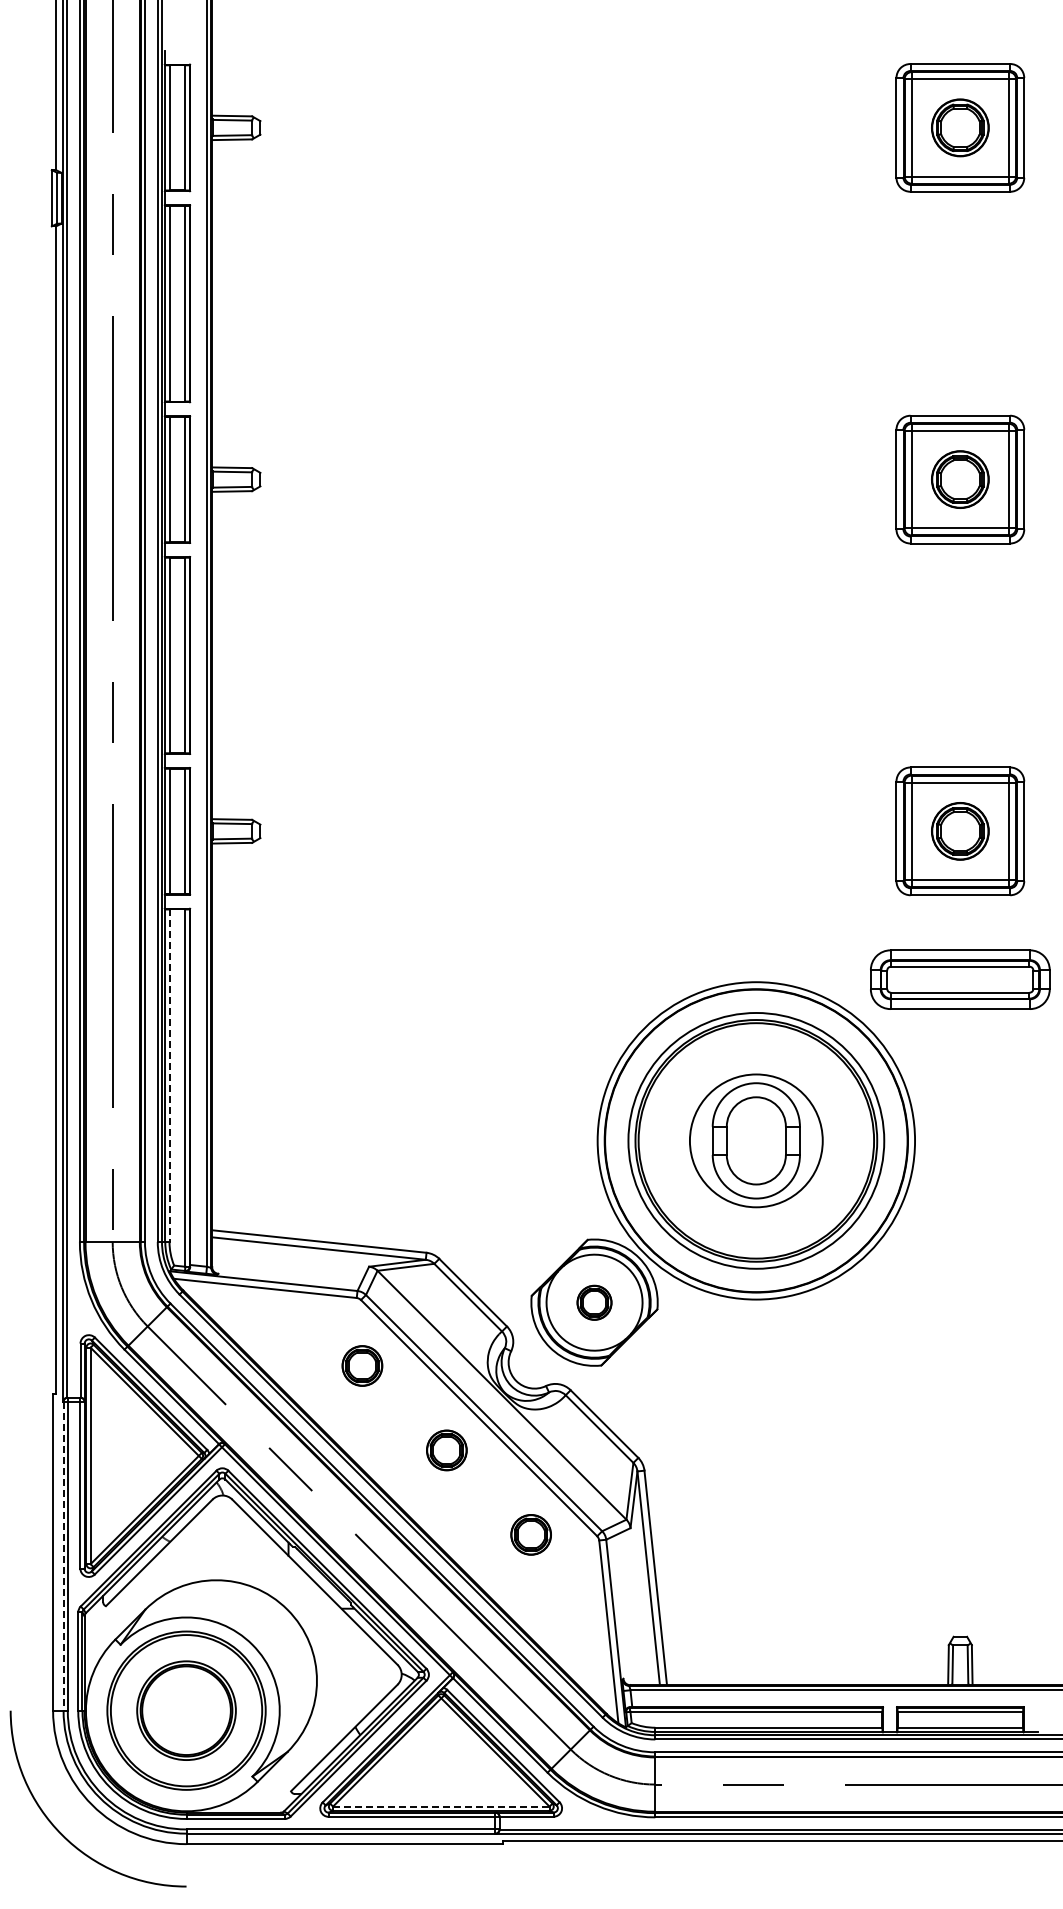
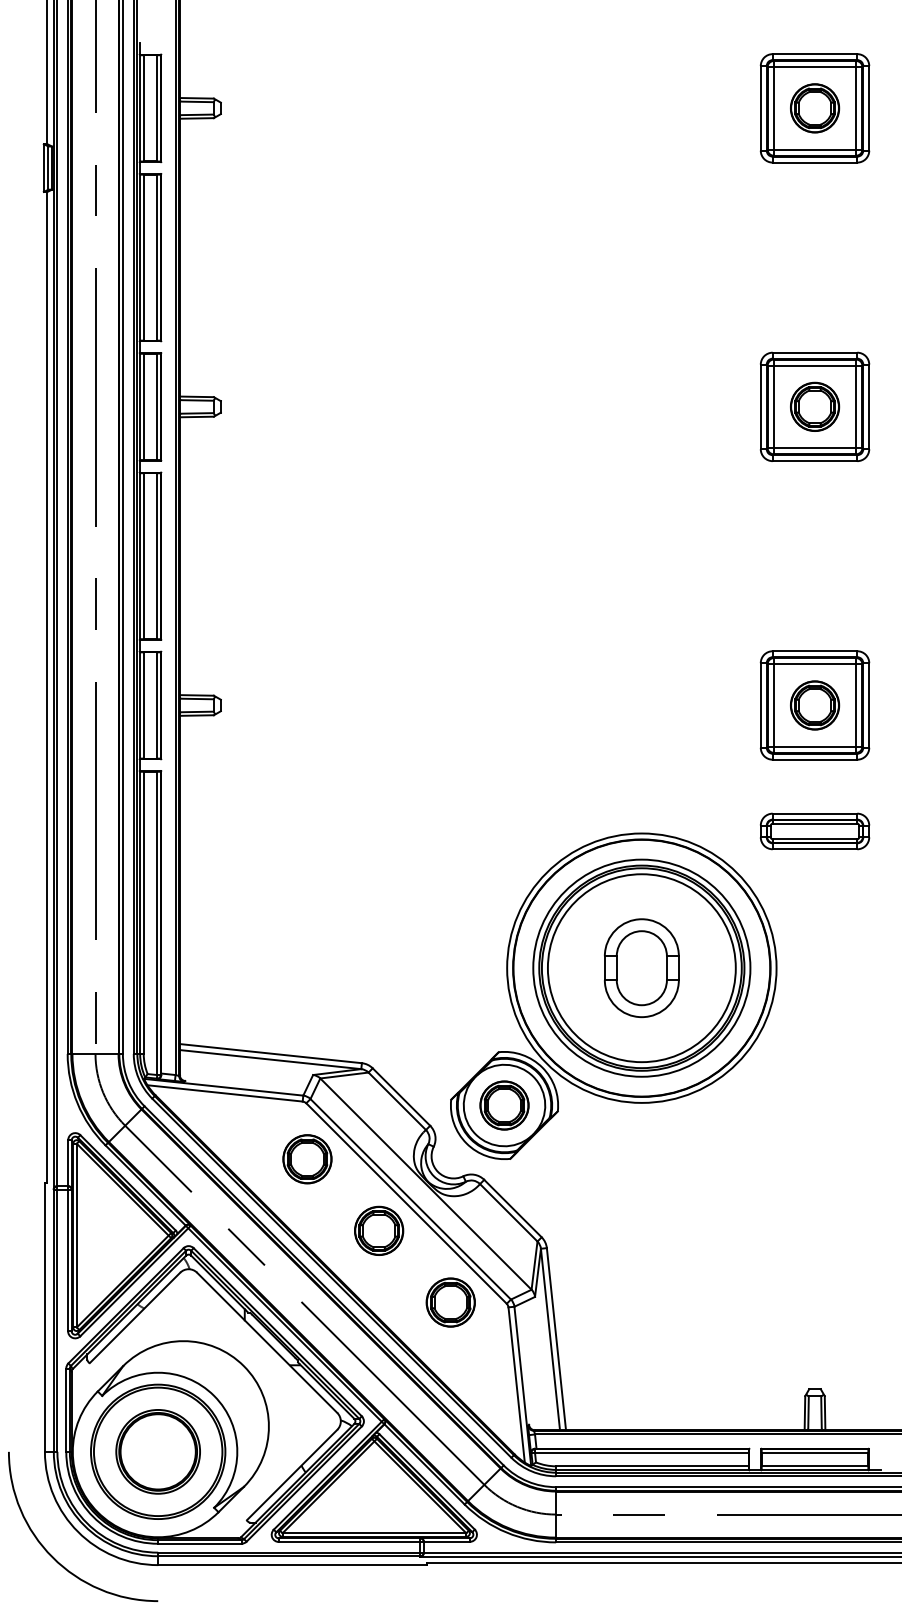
part: (960, 979) -> (815, 831), size x0.71
line: (169, 1076) -> (143, 913), dashed -> solid
circle: (756, 1140) -> (641, 967), size x1.67
part: (594, 1302) -> (504, 1105), size x1.67
part: (362, 1365) -> (307, 1158), size x1.43
part: (446, 1450) -> (378, 1231), size x1.43
part: (530, 1534) -> (450, 1302), size x1.43
line: (63, 1556) -> (53, 1320), dashed -> solid
line: (441, 1806) -> (374, 1533), dashed -> solid

